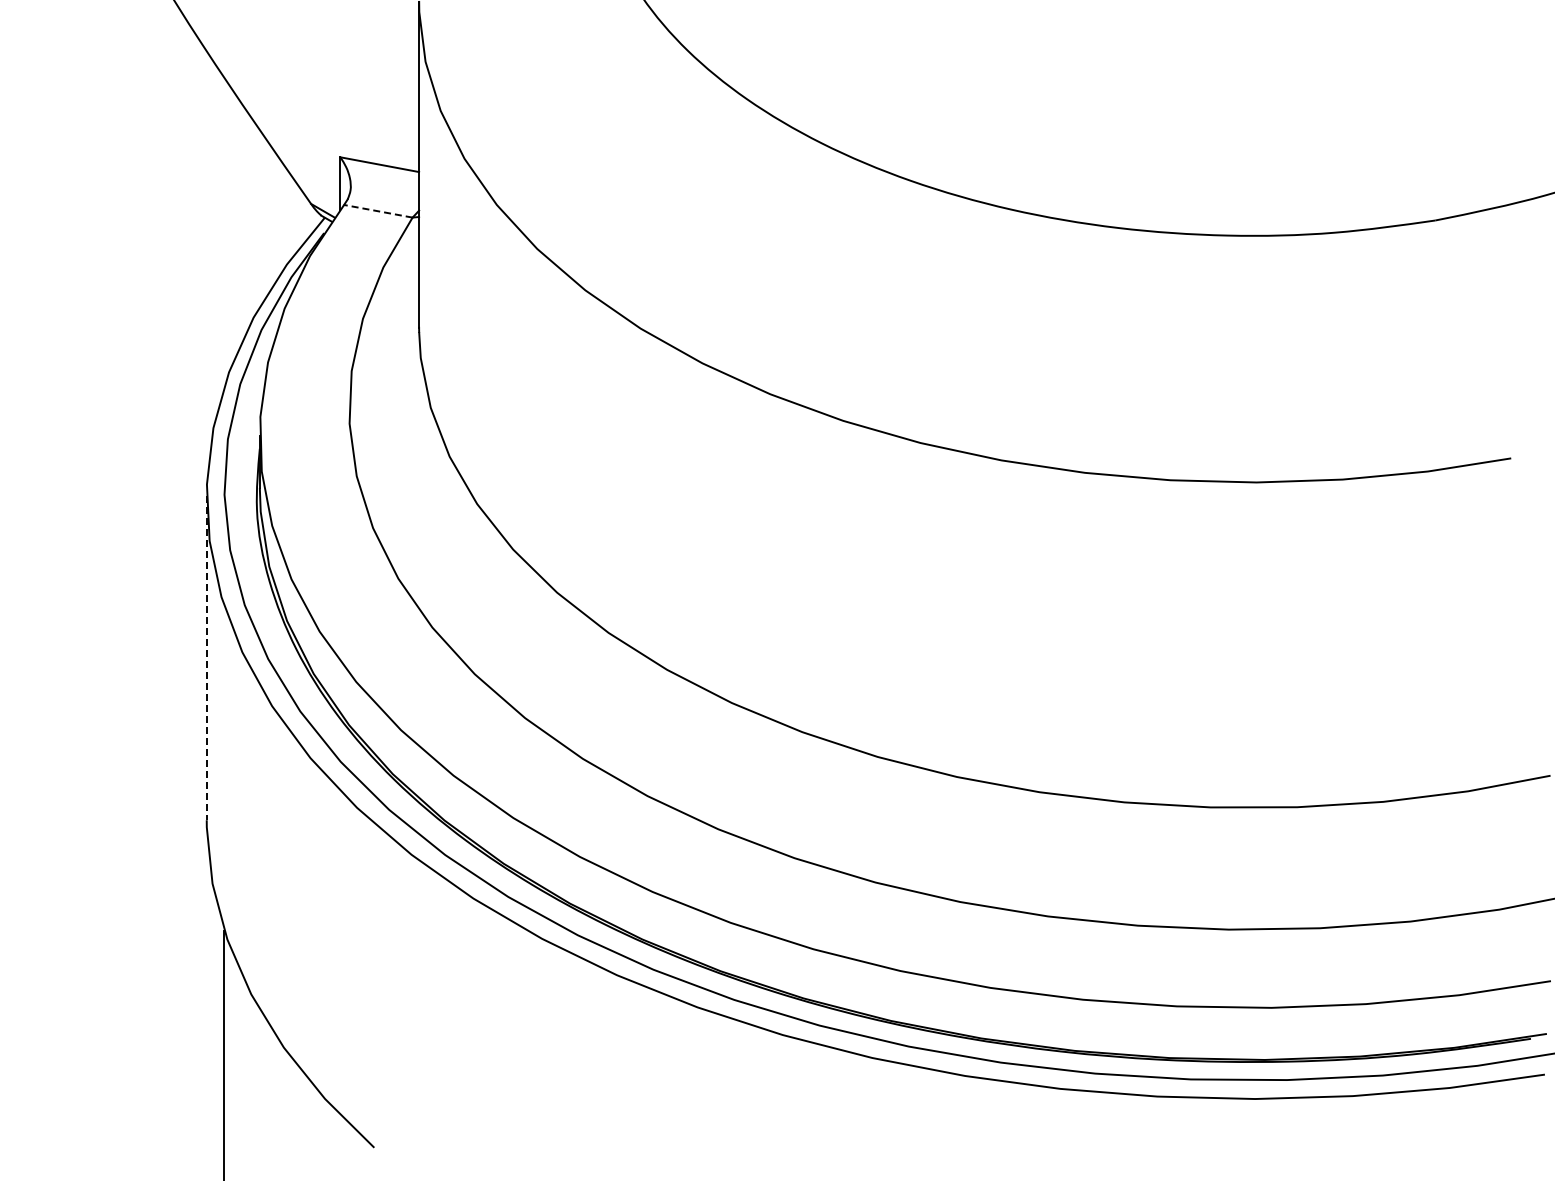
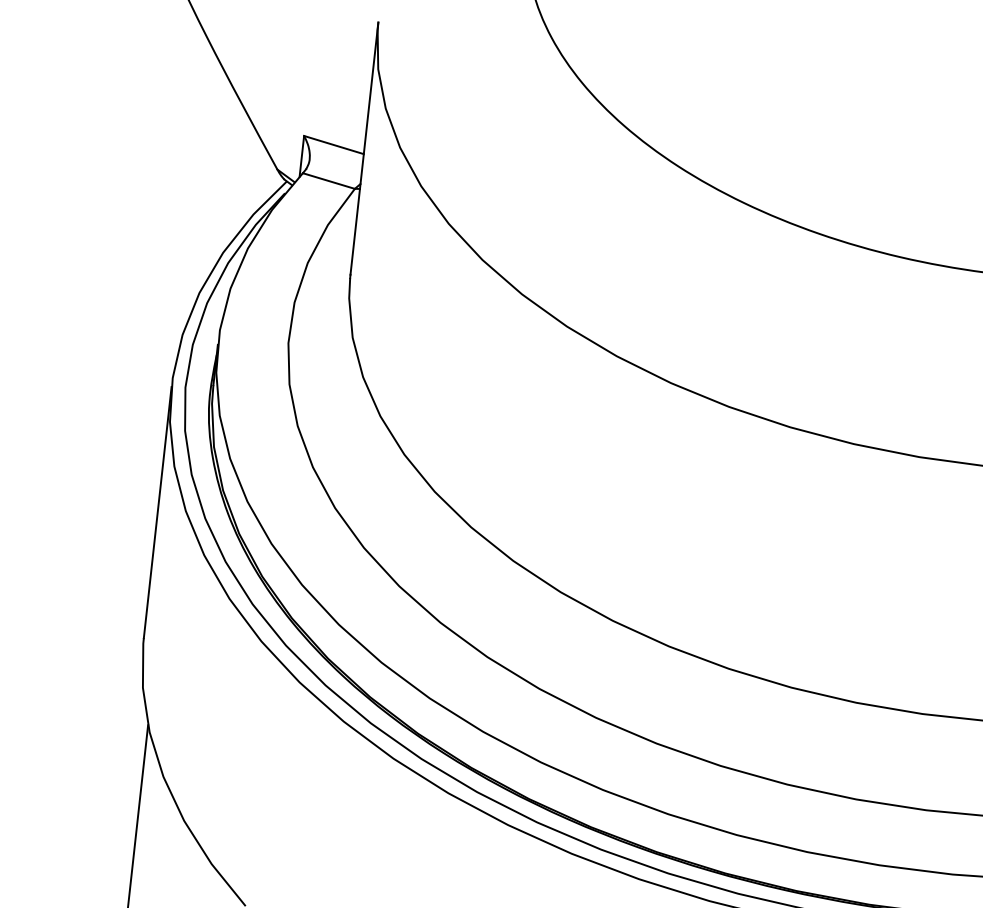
line: (378, 211) -> (328, 181), dashed -> solid
line: (206, 658) -> (157, 512), dashed -> solid

